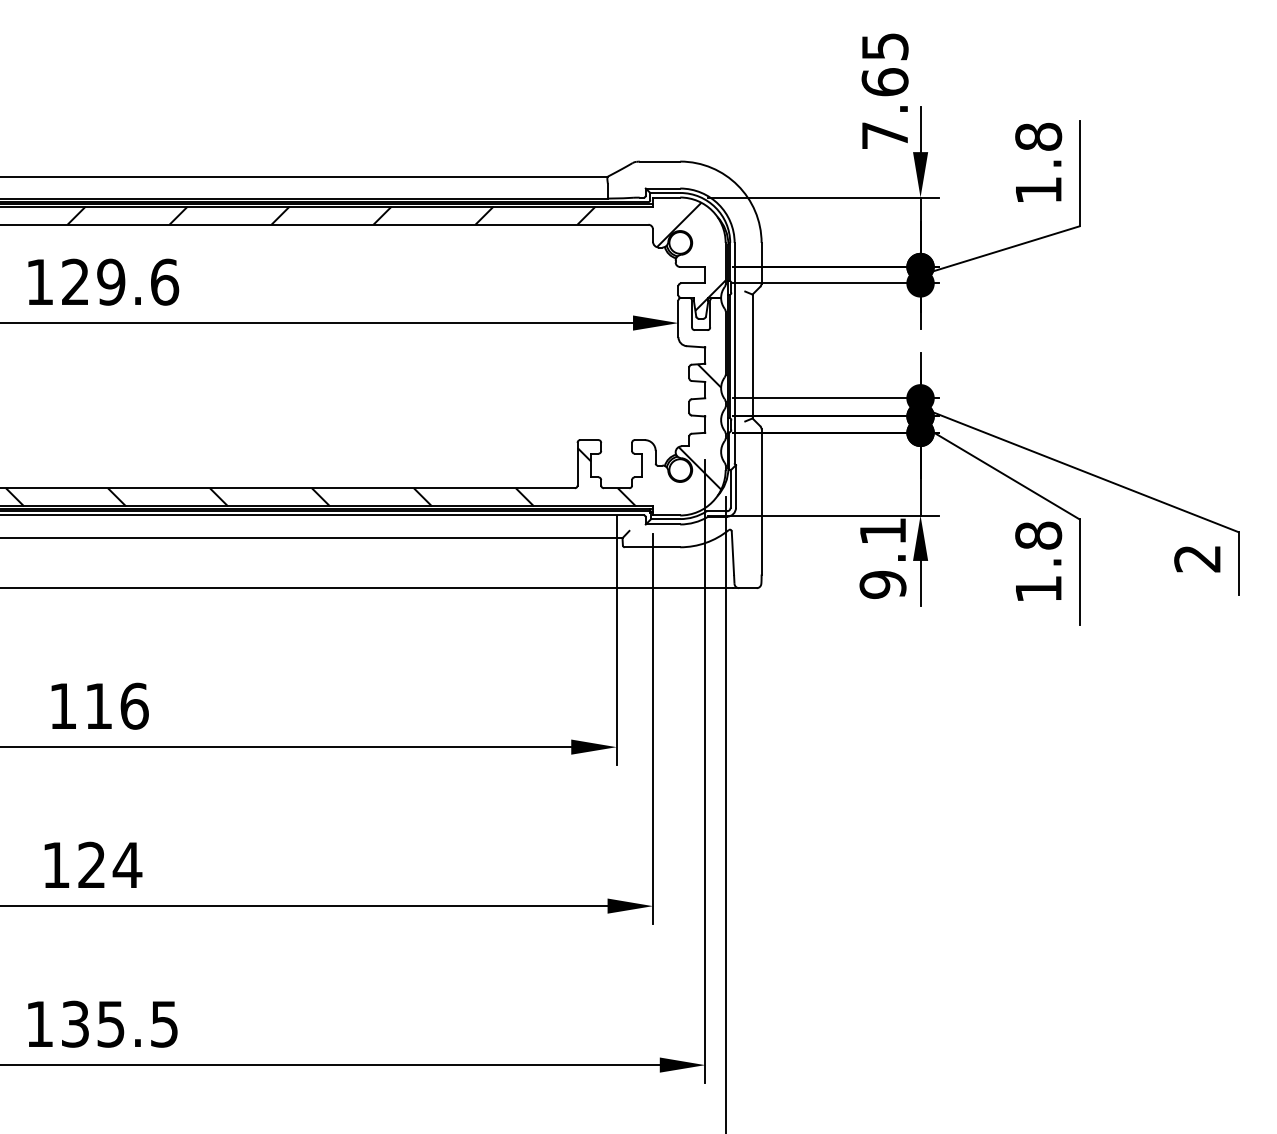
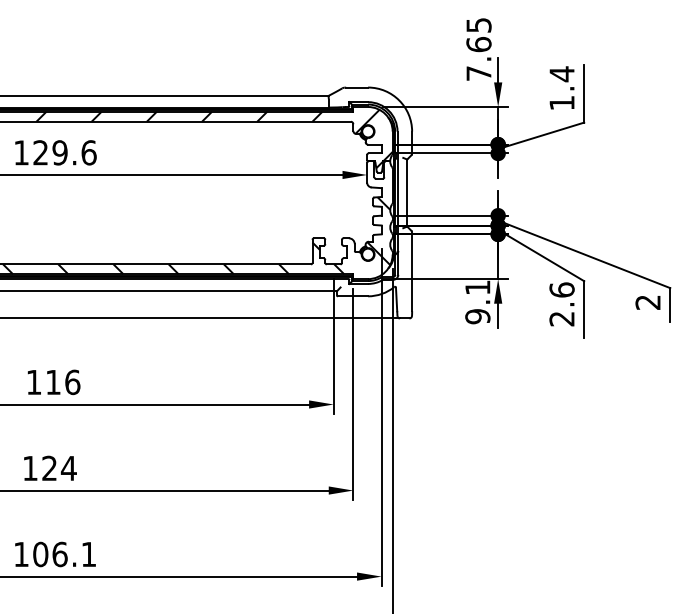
text: (1037, 137) -> (561, 74), 1.8 -> 1.4
text: (1037, 562) -> (561, 304), 1.8 -> 2.6
text: (119, 1024) -> (64, 554), 135.5 -> 106.1

